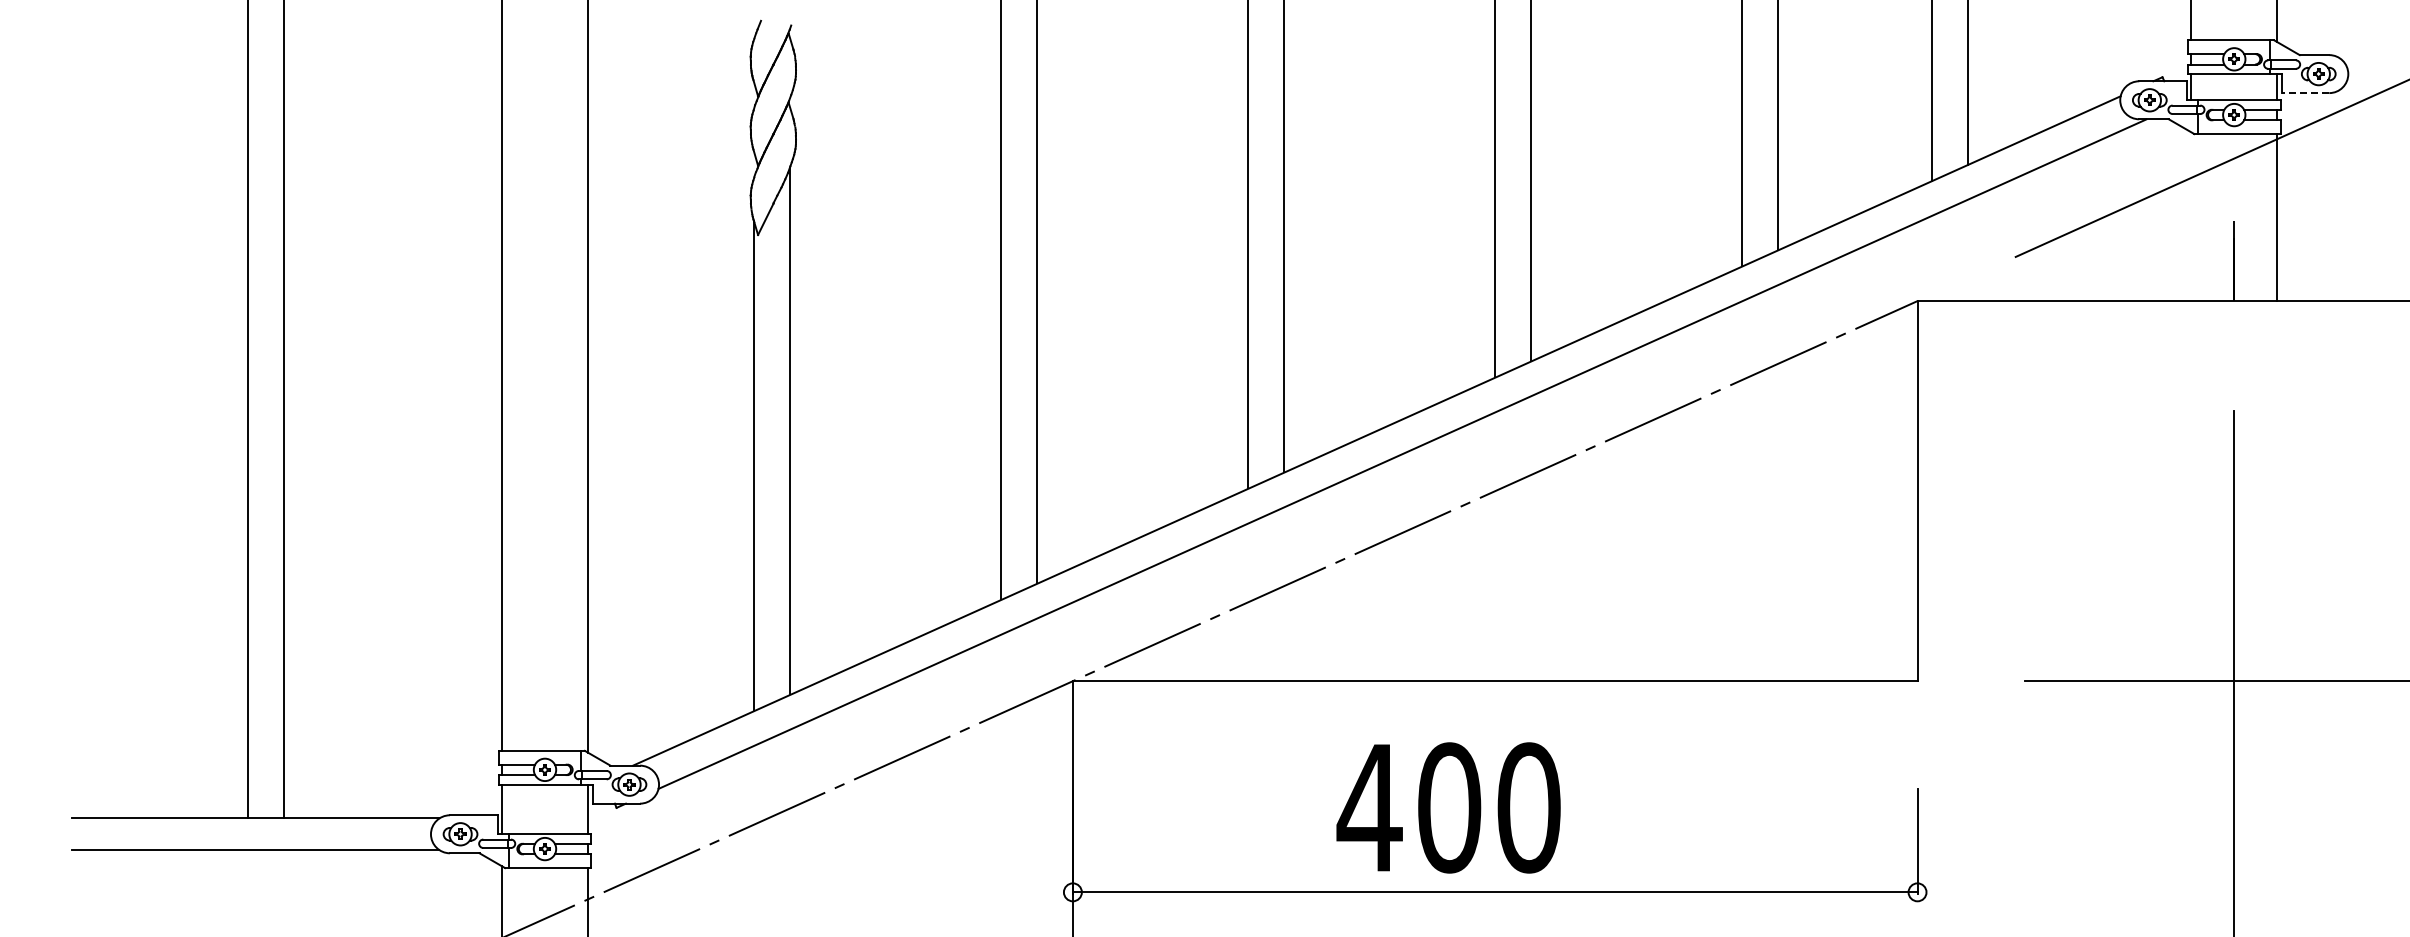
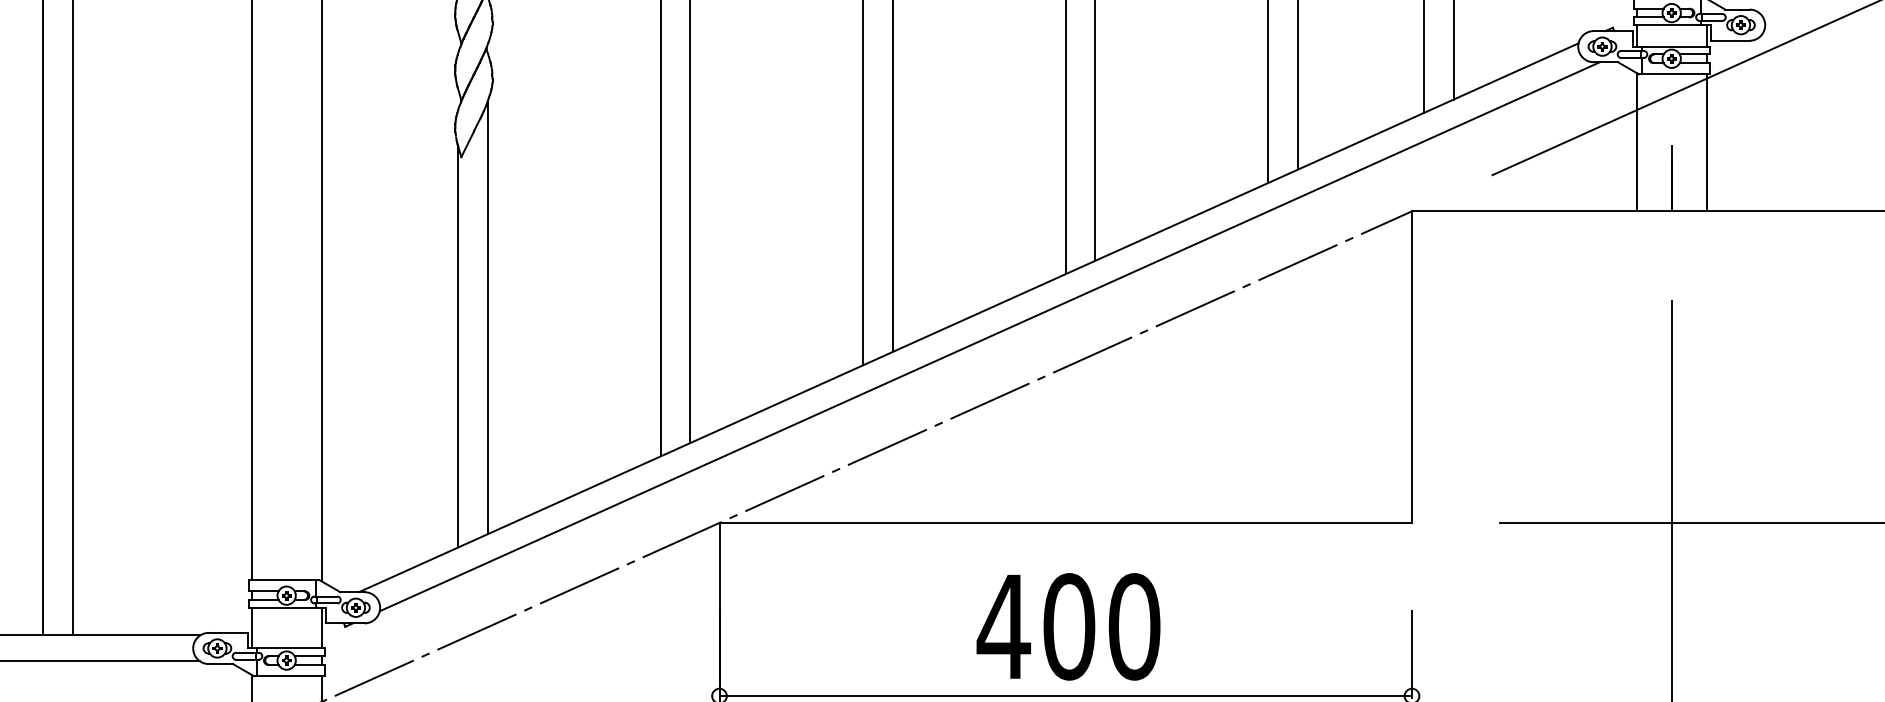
line: (2305, 93) -> (1730, 41), dashed -> solid
line: (2191, 216) -> (1636, 141), added
text: (1448, 807) -> (1068, 626), moved

